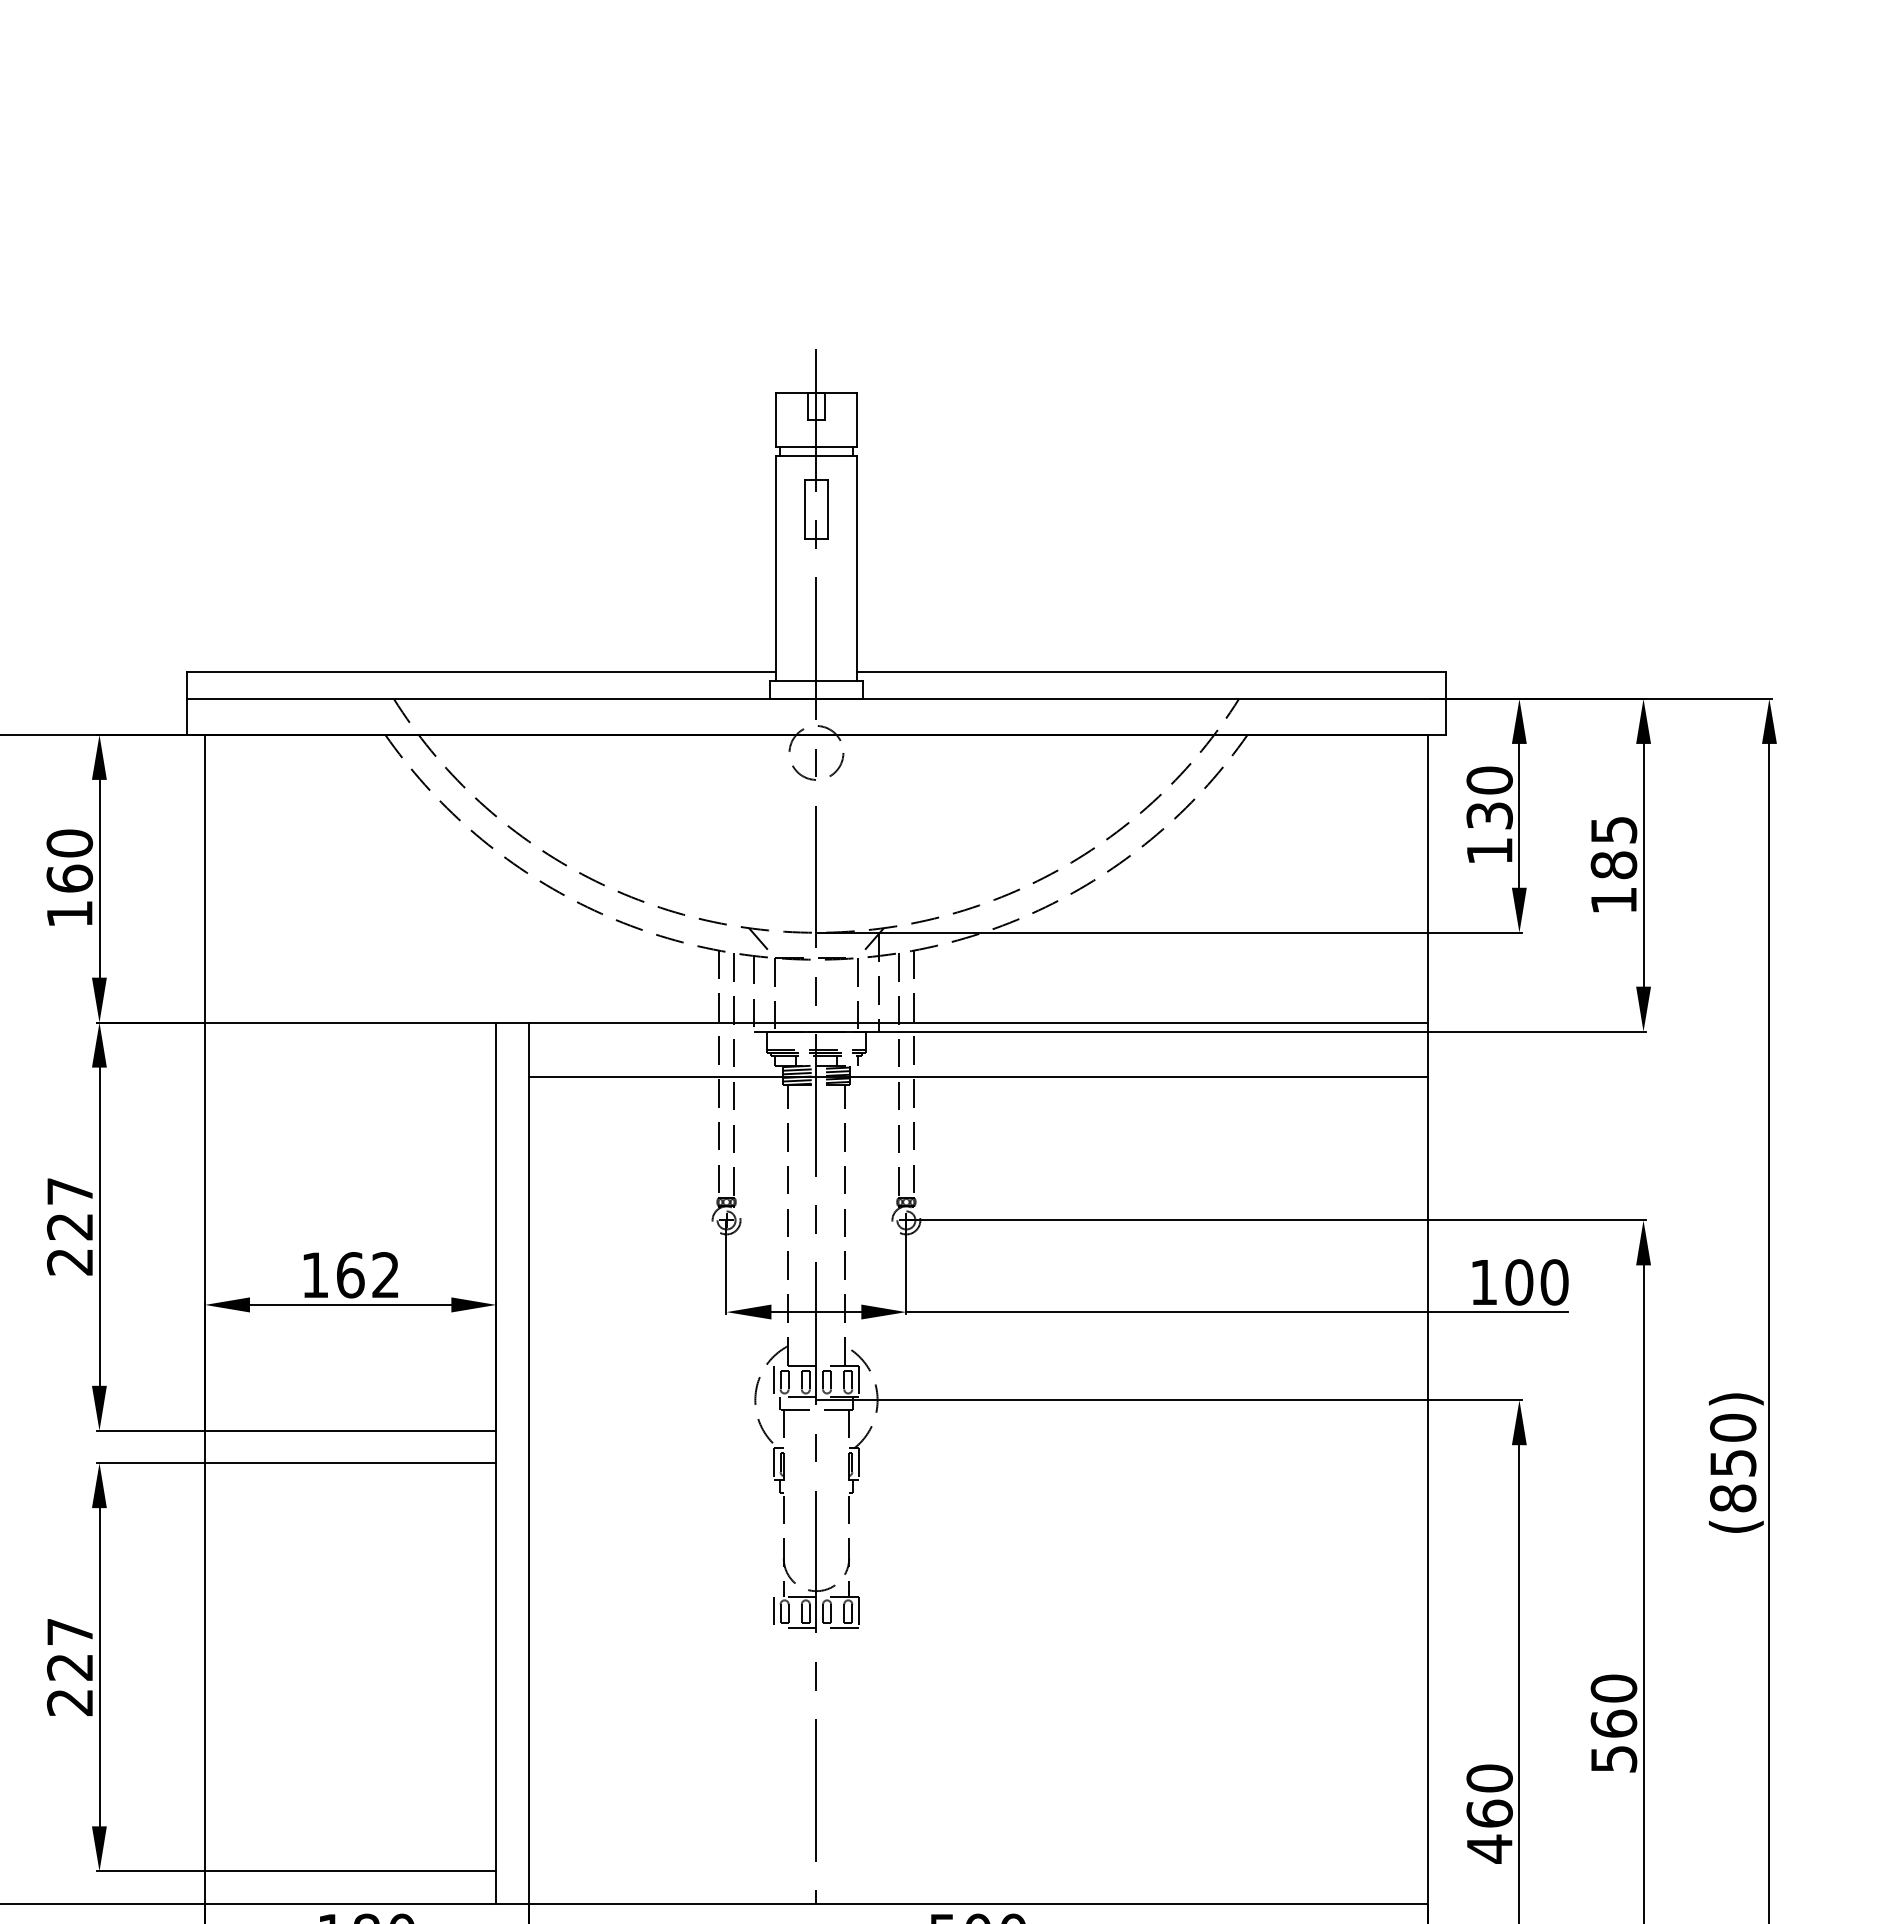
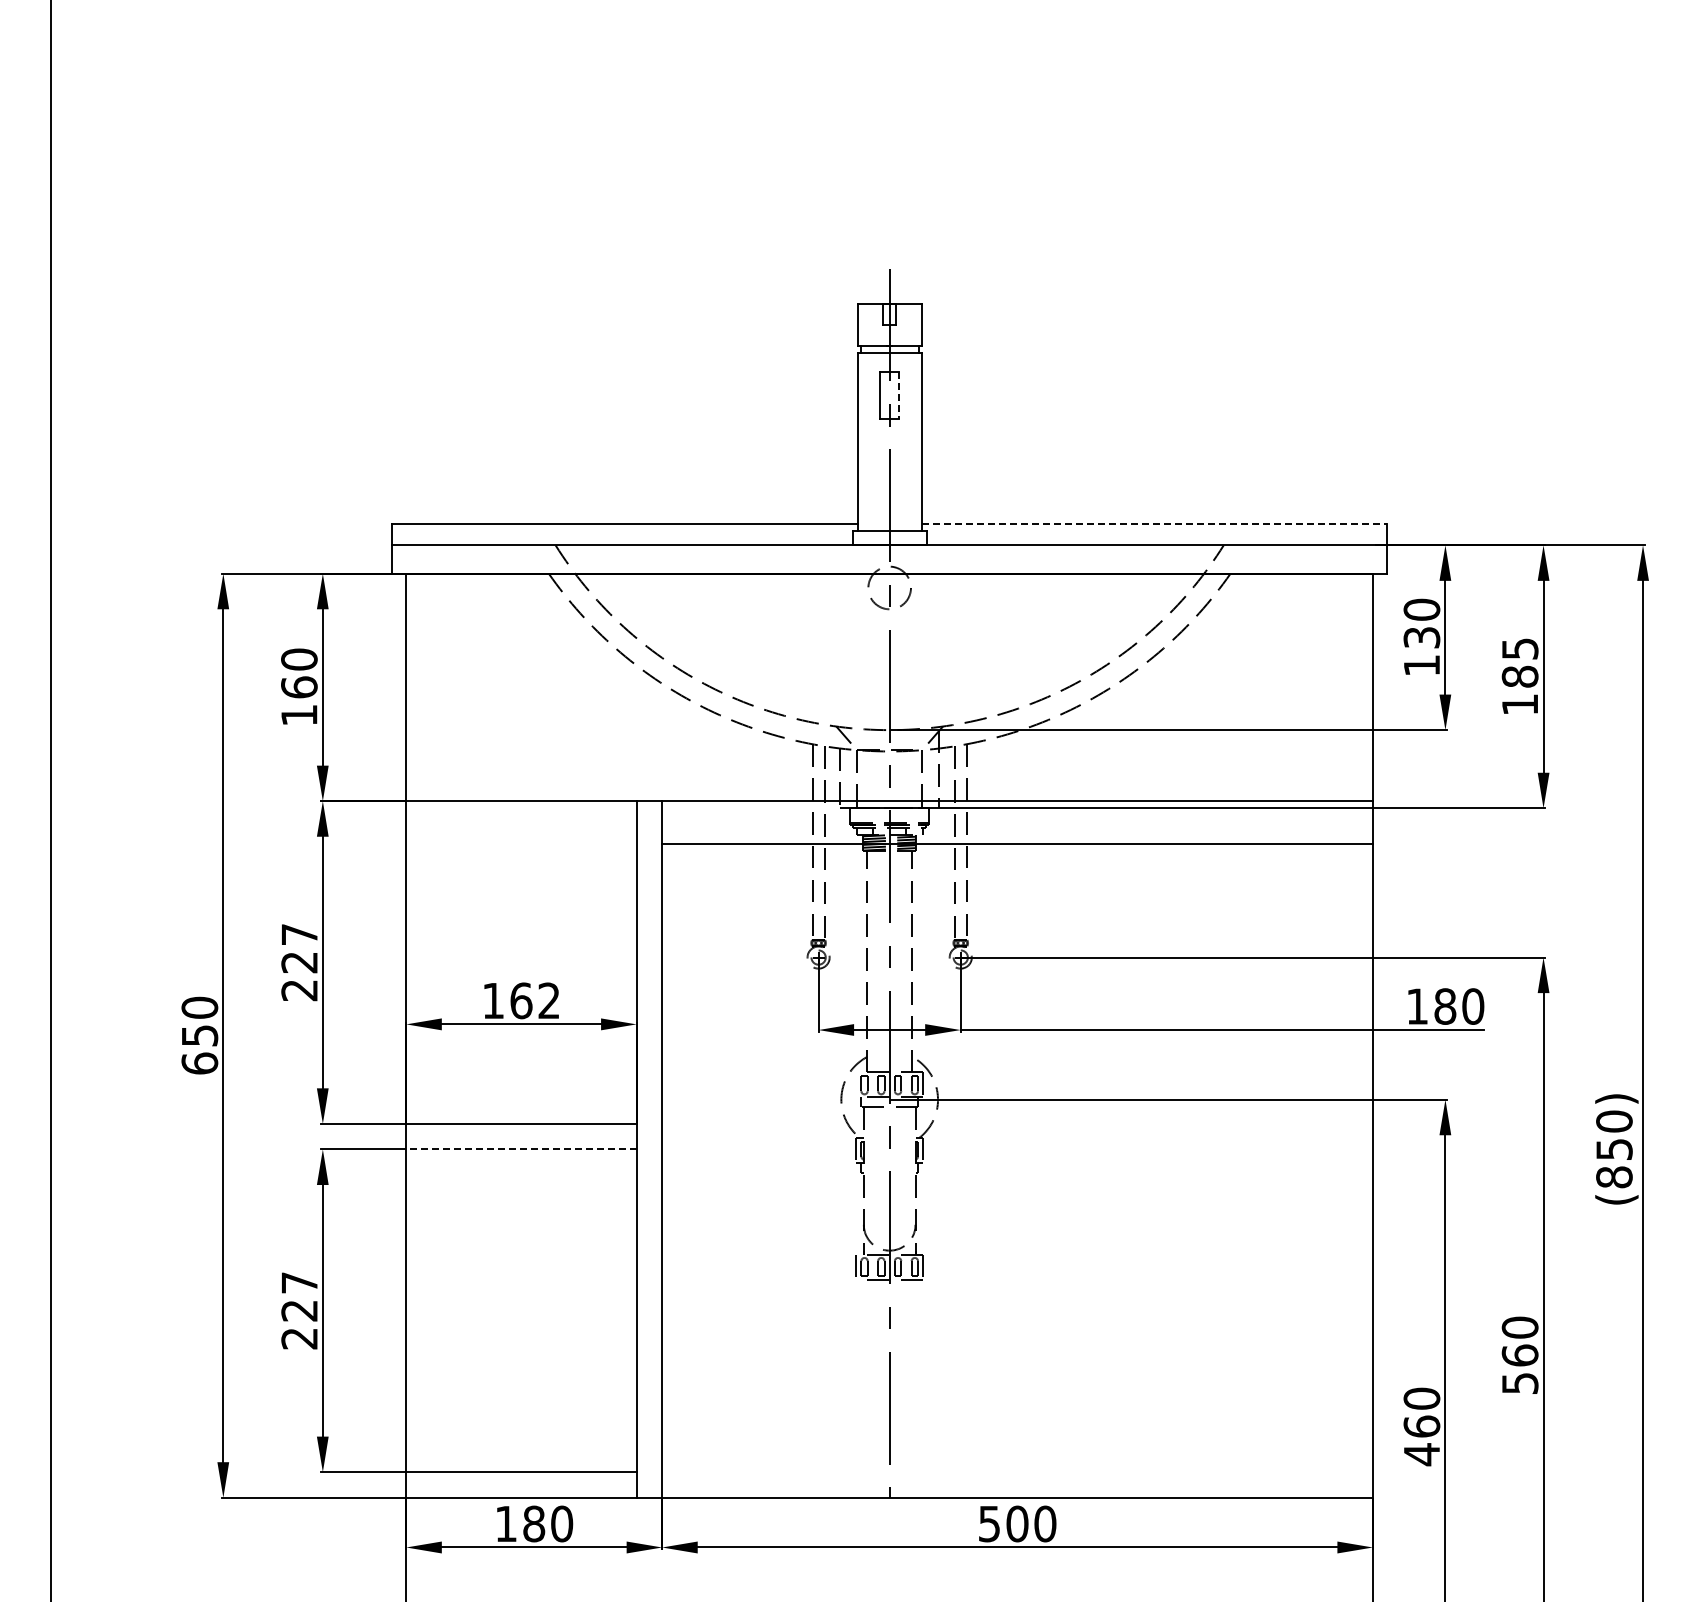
line: (827, 509) -> (898, 395), solid -> dashed
line: (1151, 672) -> (1154, 524), solid -> dashed
text: (1519, 1282) -> (1445, 1006), 100 -> 180
line: (774, 1380) -> (856, 1084), removed
line: (350, 1463) -> (521, 1149), solid -> dashed

